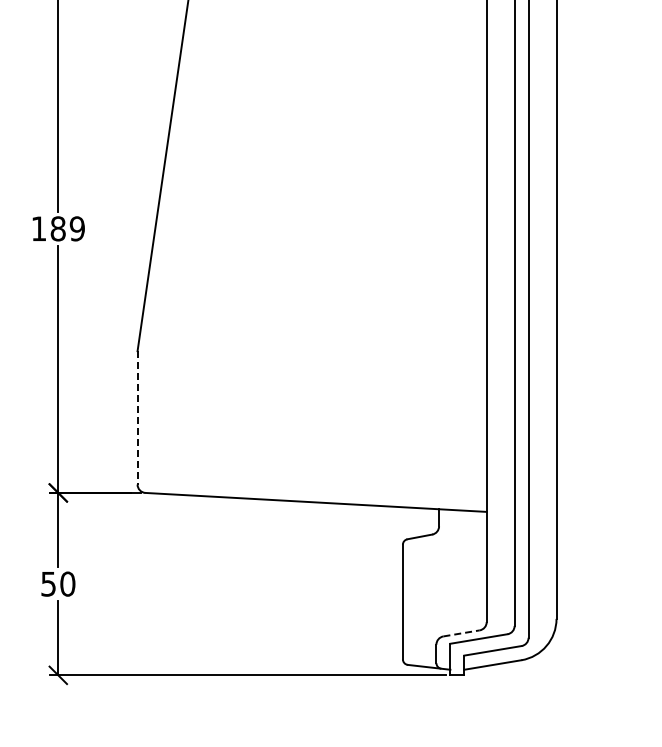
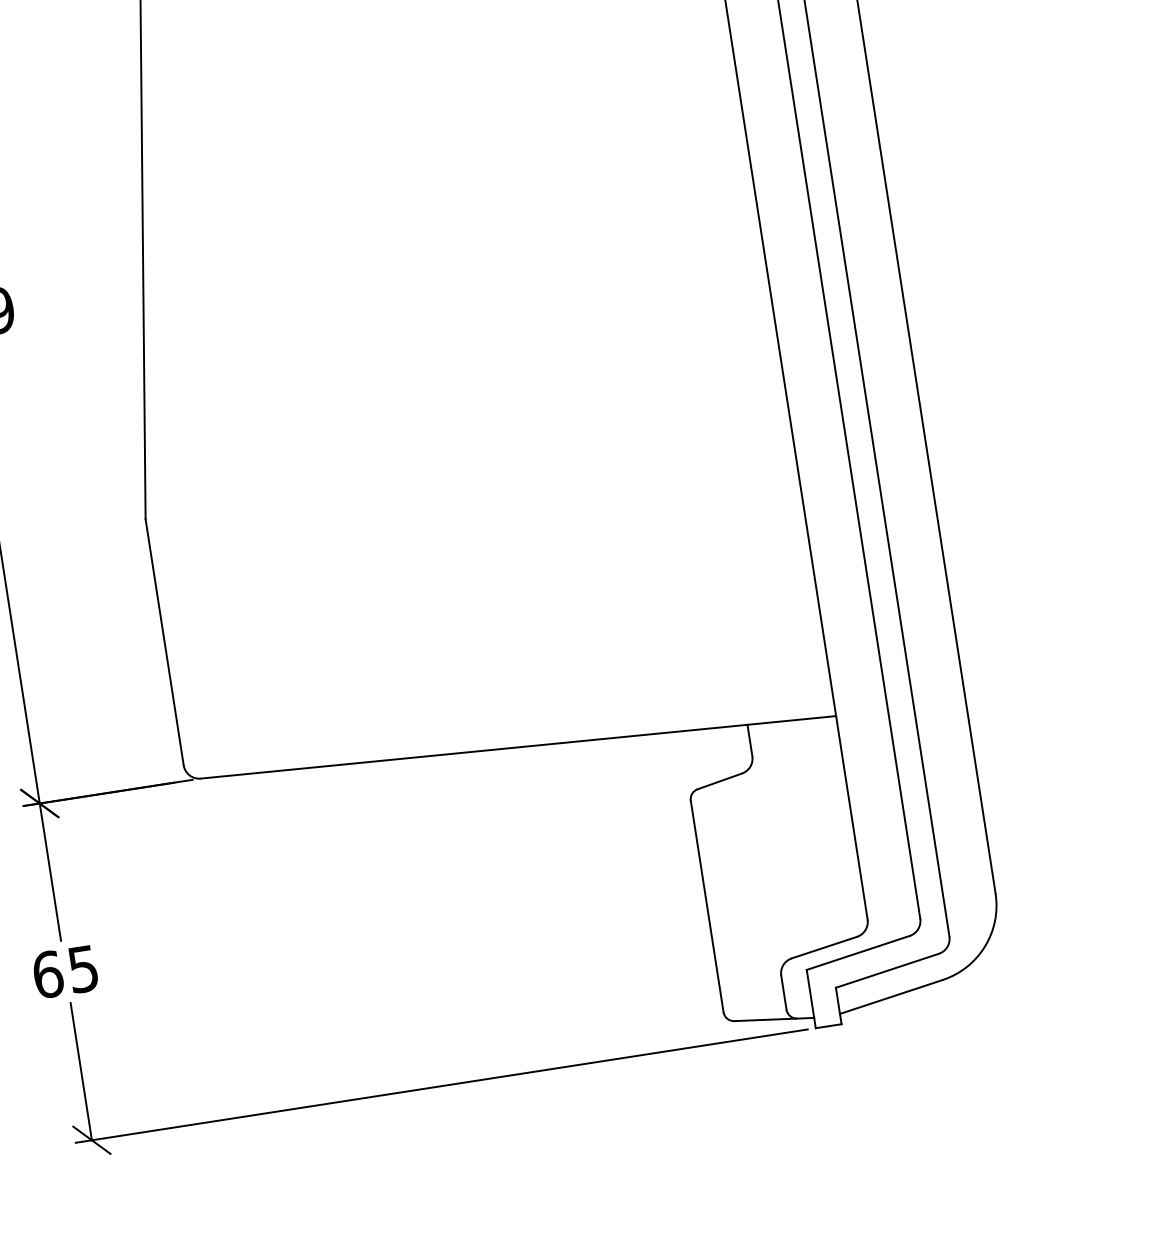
line: (137, 417) -> (164, 641), dashed -> solid
text: (58, 583) -> (65, 970), 50 -> 65
line: (462, 633) -> (826, 947), dashed -> solid

